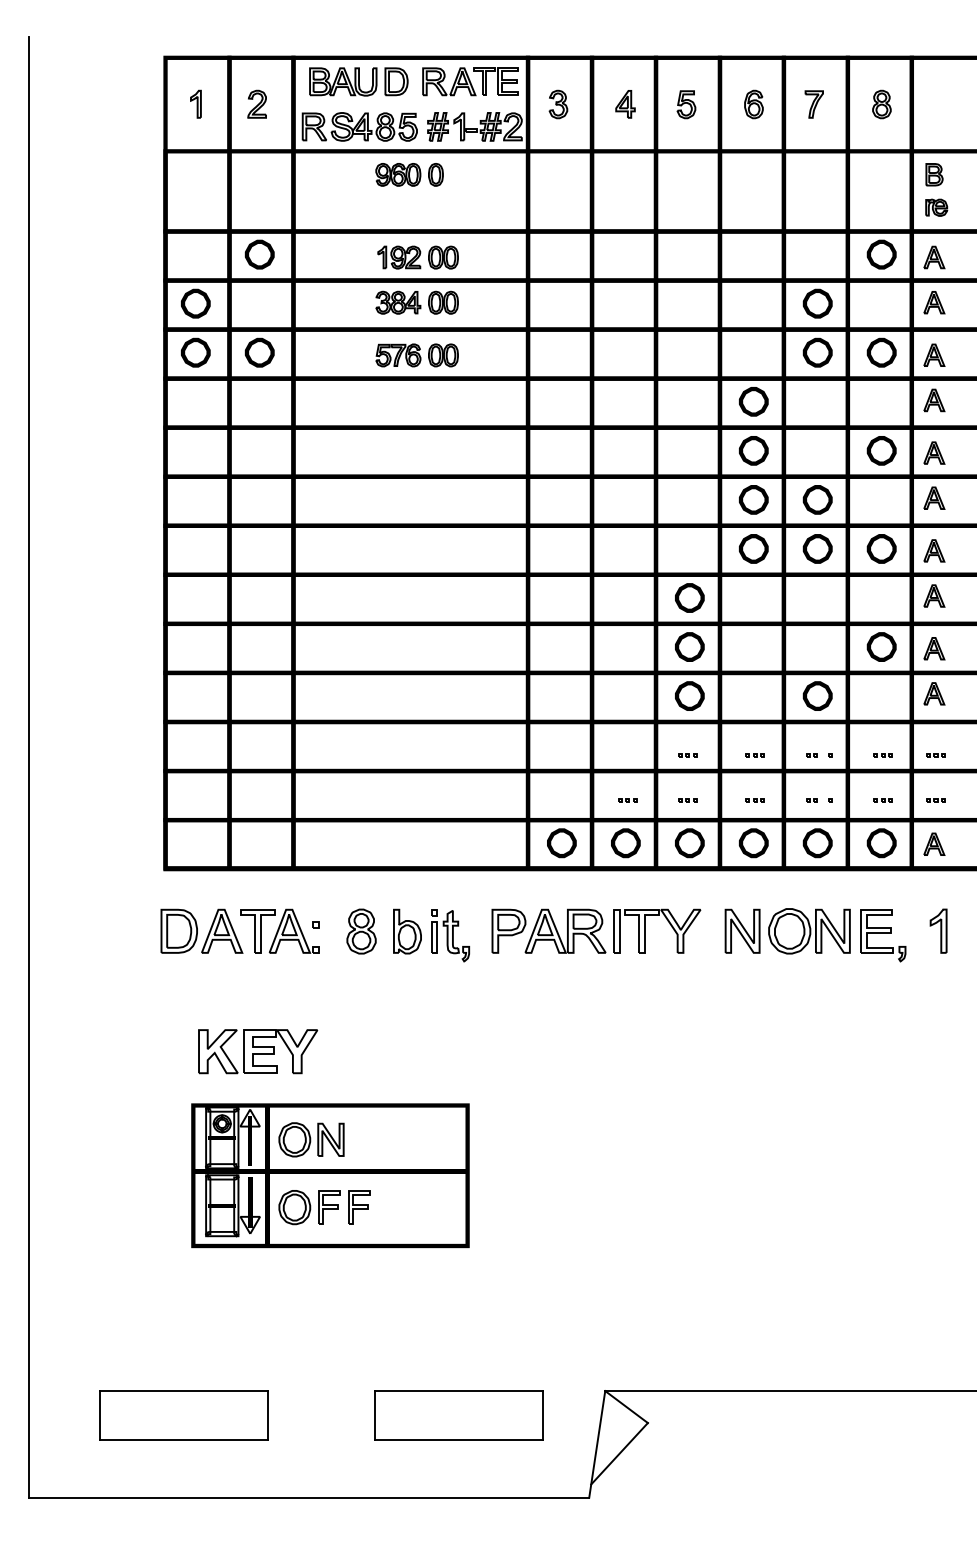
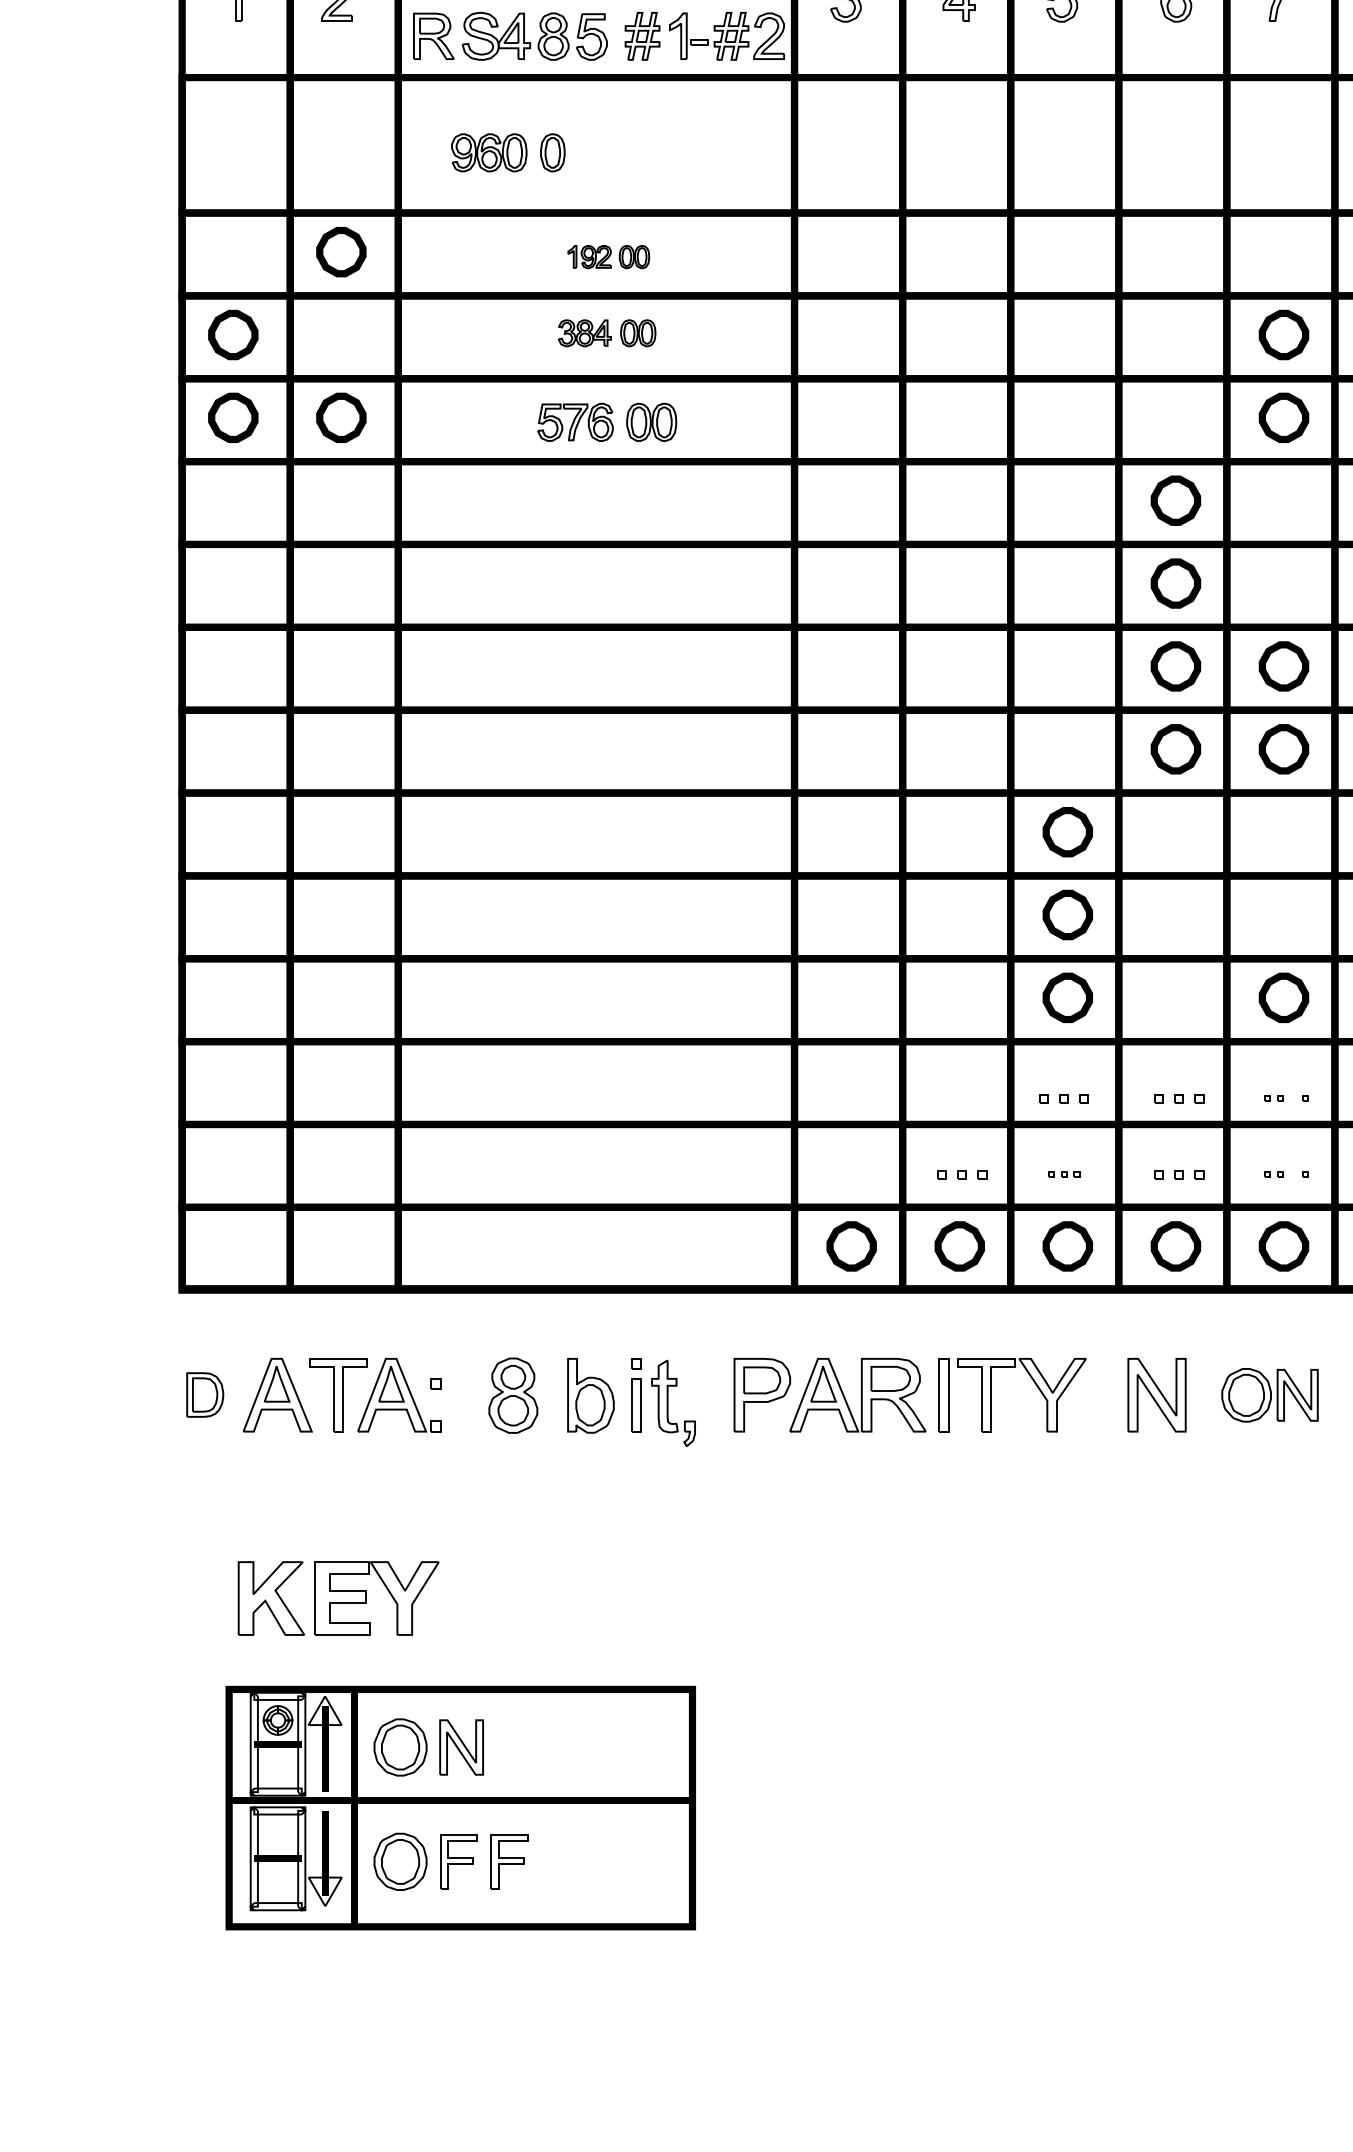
part: (409, 174) -> (508, 152), moved
part: (417, 257) -> (607, 256), size x0.6
part: (416, 302) -> (606, 332), size x0.7
part: (687, 755) -> (1063, 1098), size x1.6
part: (754, 755) -> (1177, 1098), size x1.6
part: (627, 800) -> (962, 1174), size x1.6
part: (754, 800) -> (1177, 1174), size x1.6
part: (178, 930) -> (204, 1393), size x0.6
part: (809, 931) -> (1270, 1395), size x0.7

